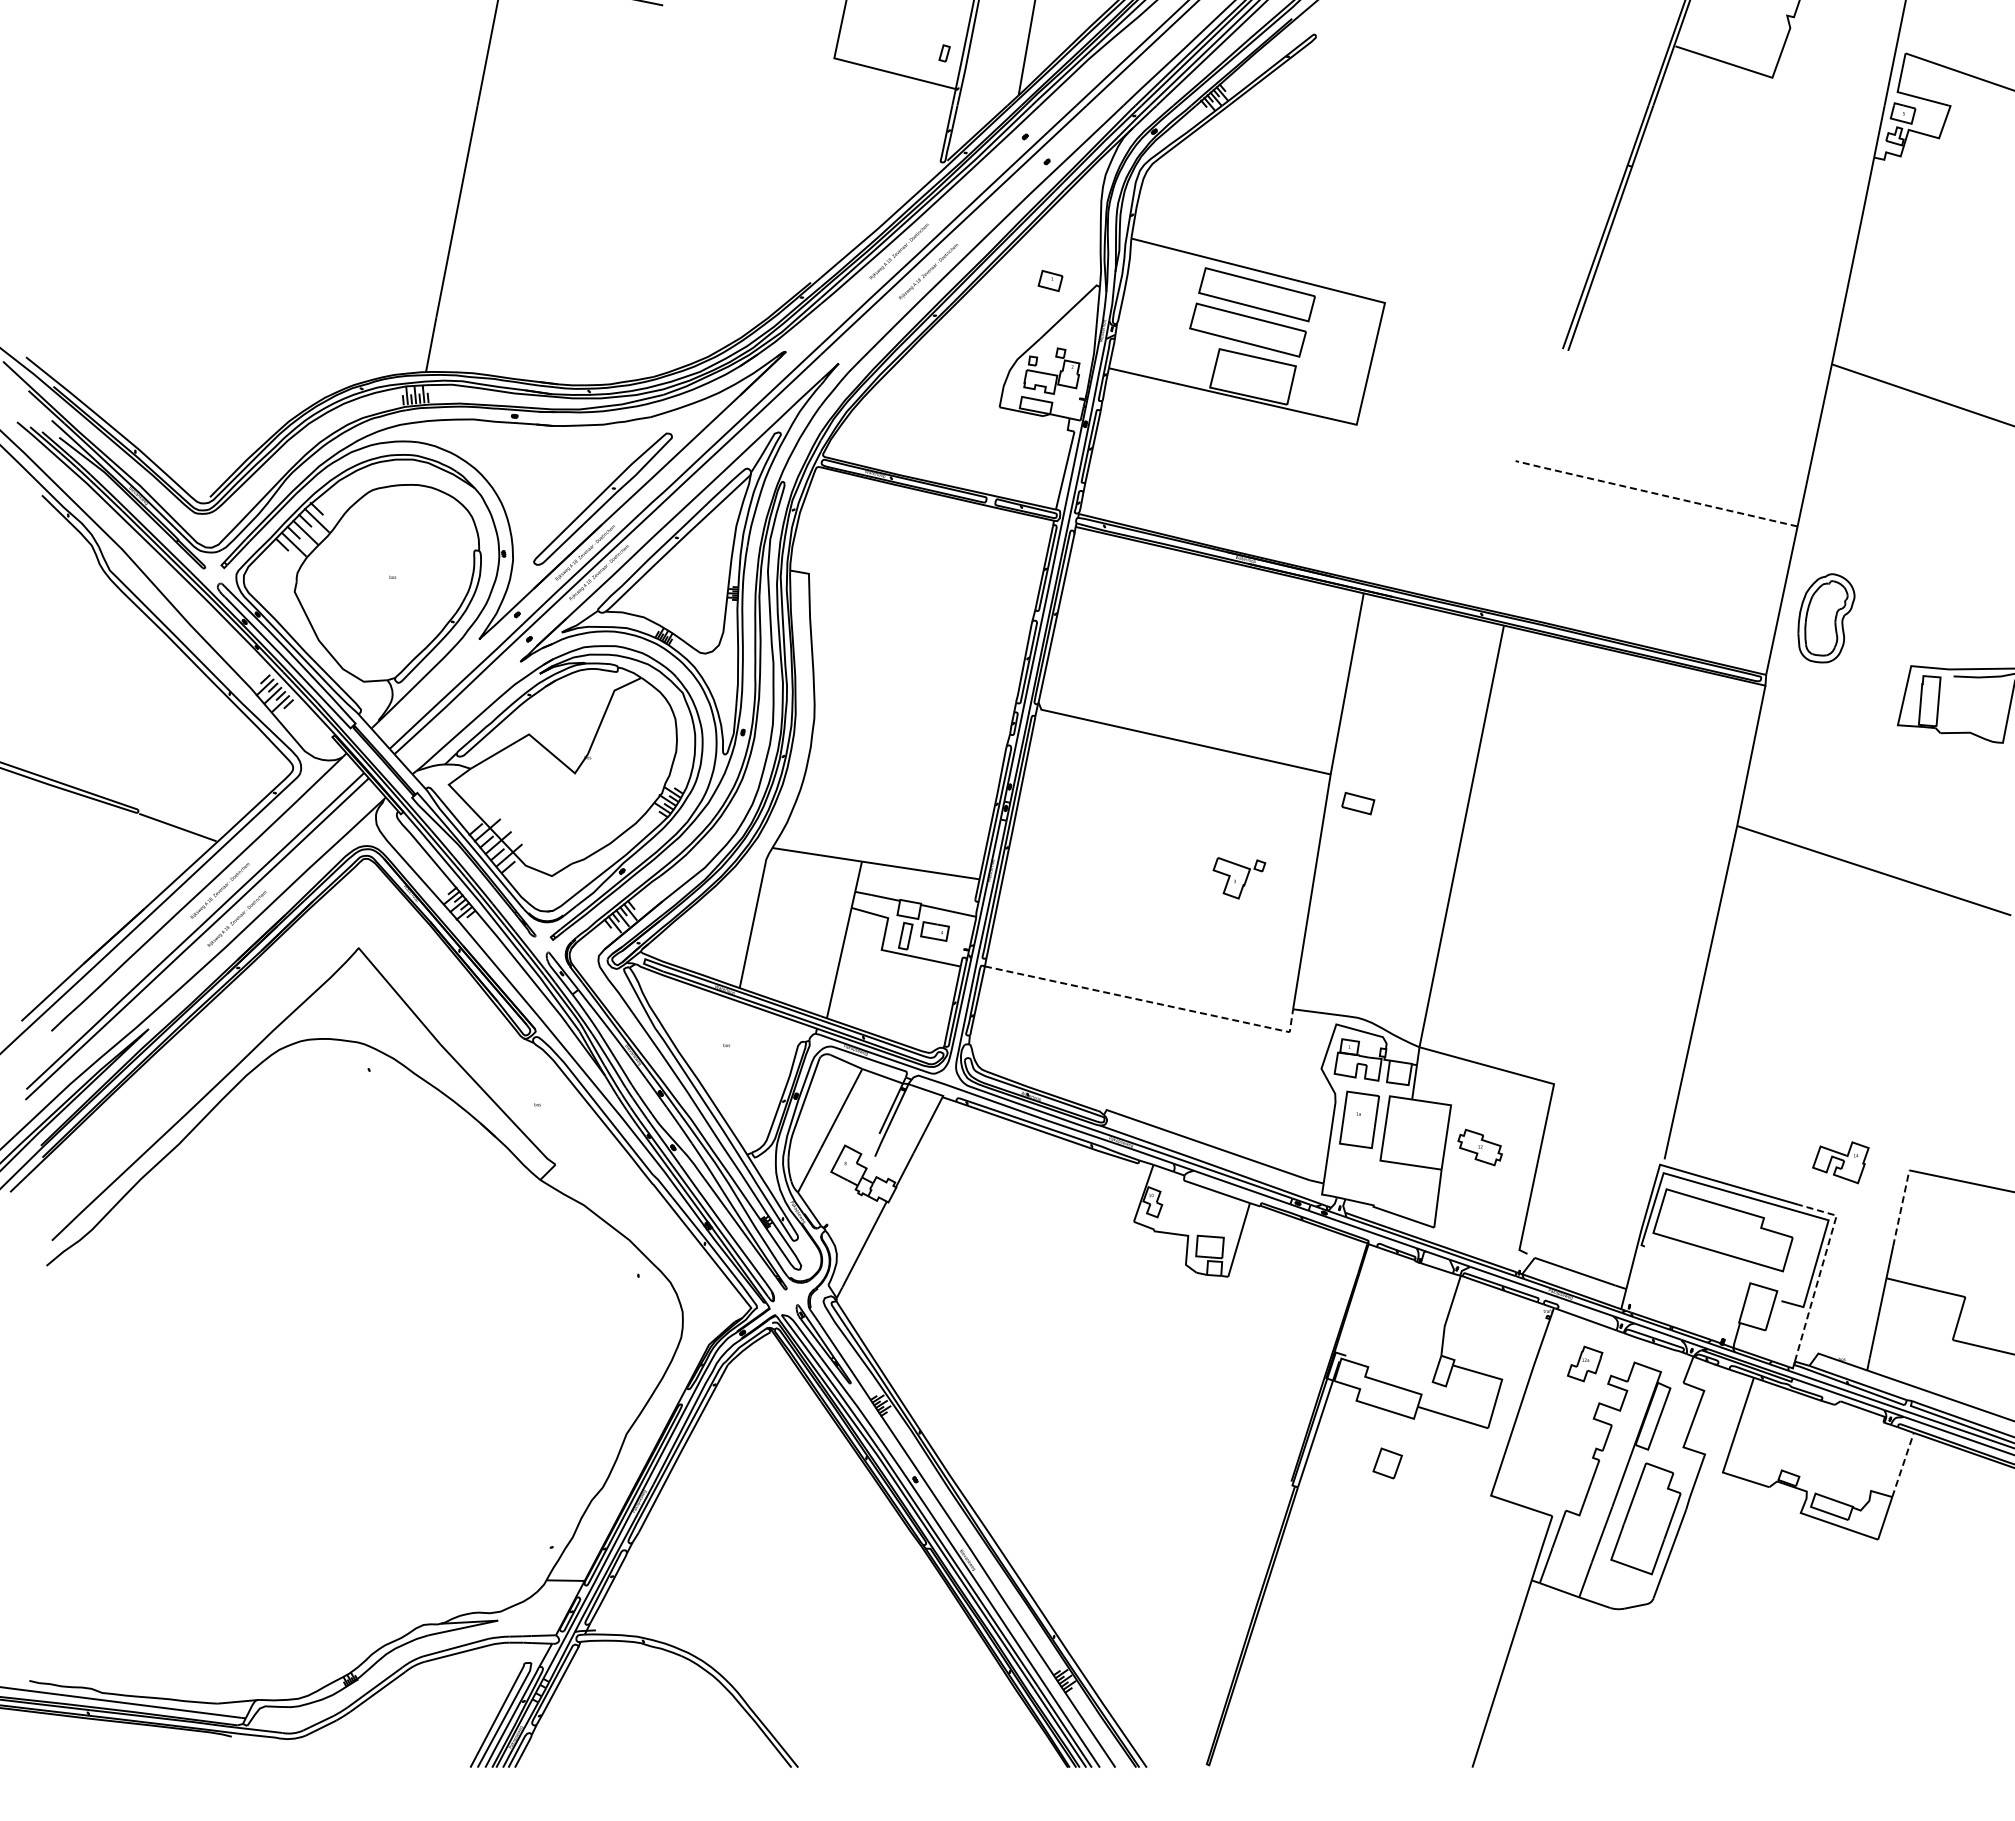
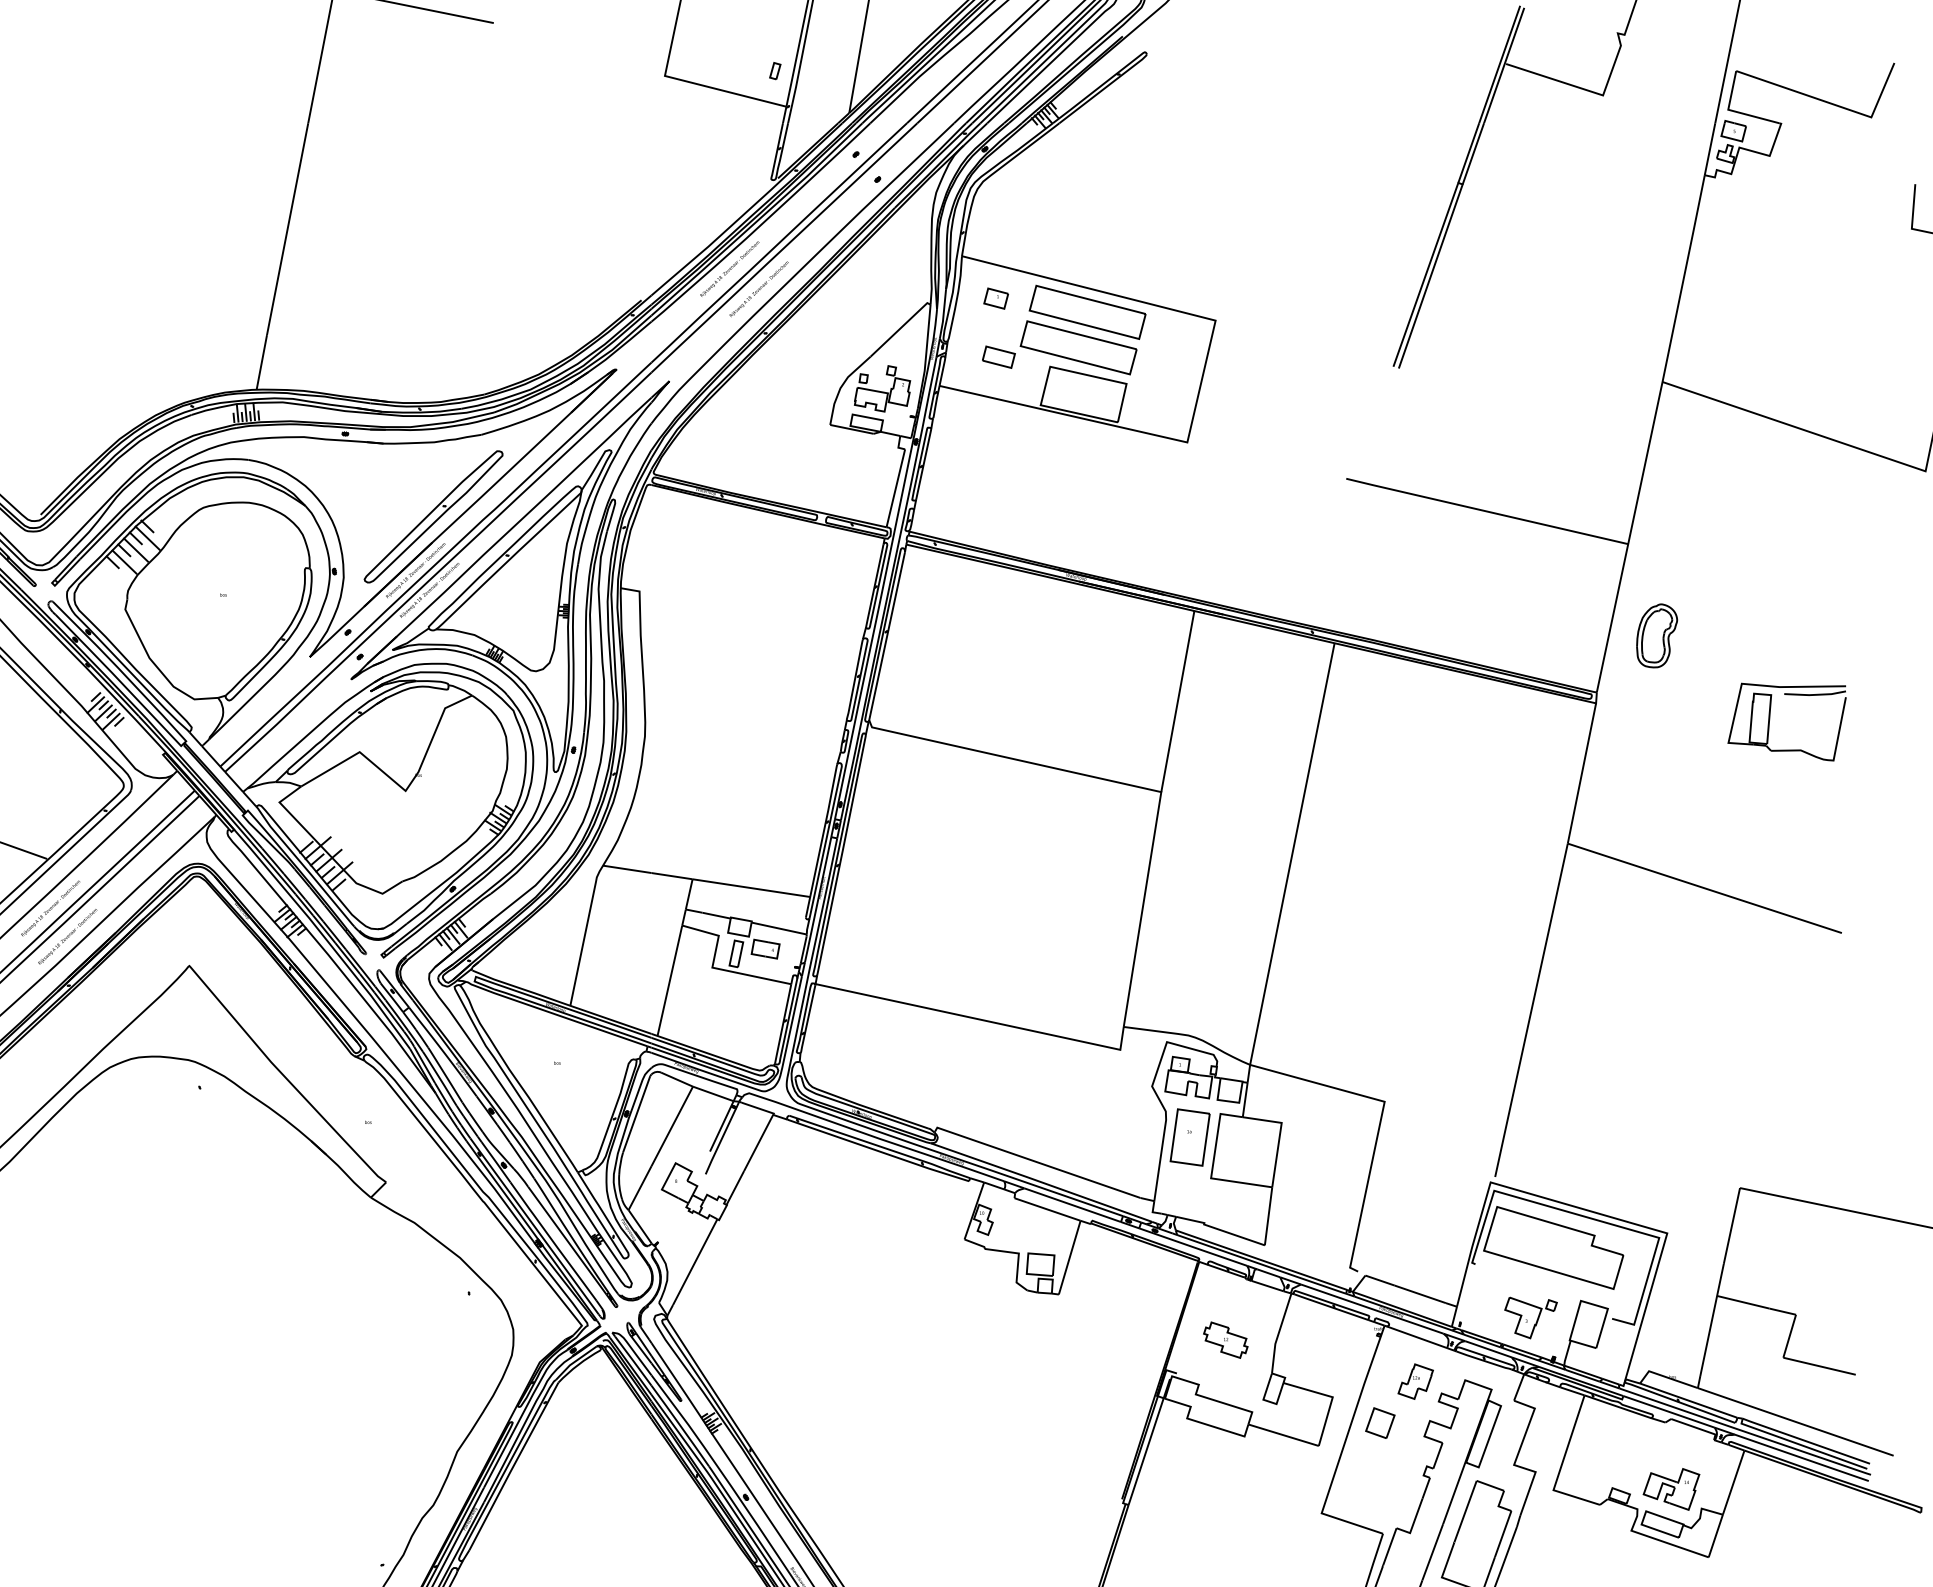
part: (1050, 280) -> (996, 298), moved
line: (1655, 493) -> (1486, 511), dashed -> solid
part: (1826, 617) -> (1657, 635), size x0.71
part: (1358, 803) -> (999, 357), moved
part: (1239, 878) -> (1531, 1318), moved
line: (1150, 1002) -> (981, 1020), dashed -> solid
part: (1479, 1147) -> (1225, 1340), moved
part: (1840, 1162) -> (1671, 1489), moved
line: (1901, 1208) -> (1732, 1226), dashed -> solid
line: (1821, 1268) -> (1652, 1286), dashed -> solid
part: (1387, 1463) -> (1380, 1423), moved
line: (1903, 1464) -> (1734, 1482), dashed -> solid

